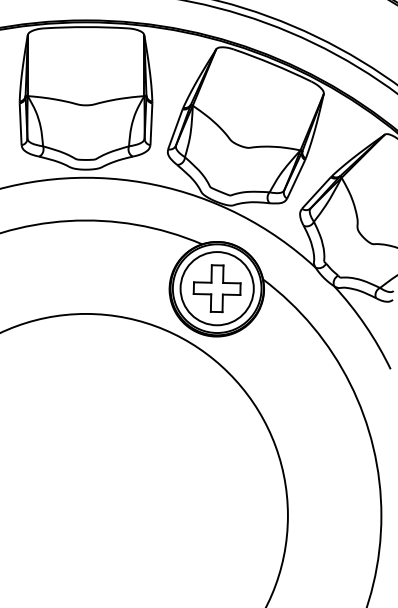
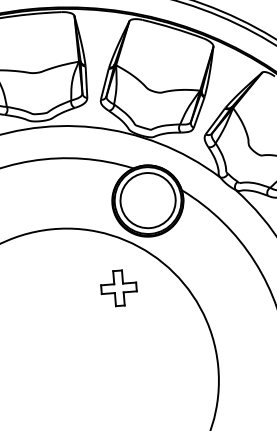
part: (216, 288) -> (118, 288), moved

